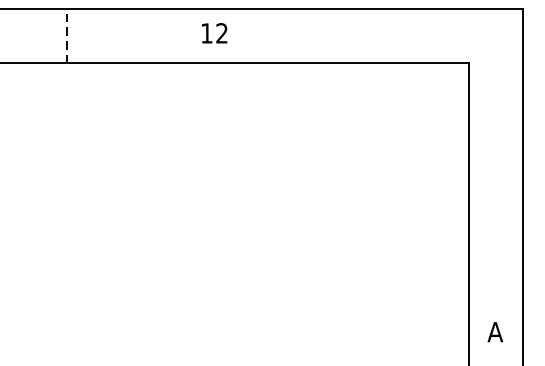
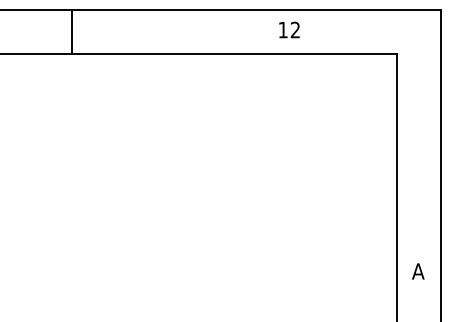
text: (214, 32) -> (289, 29), moved
line: (67, 36) -> (72, 32), dashed -> solid

